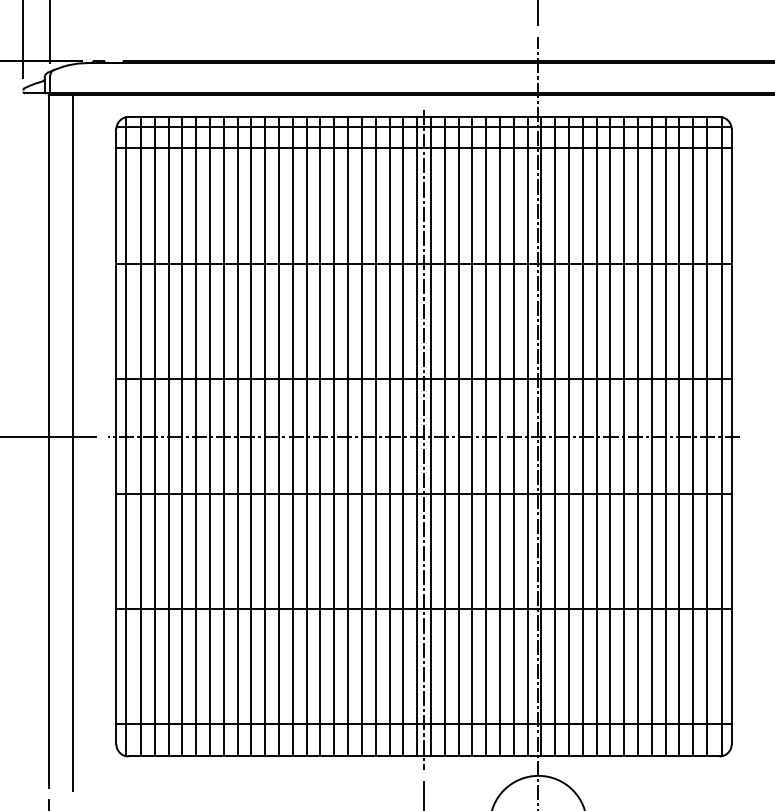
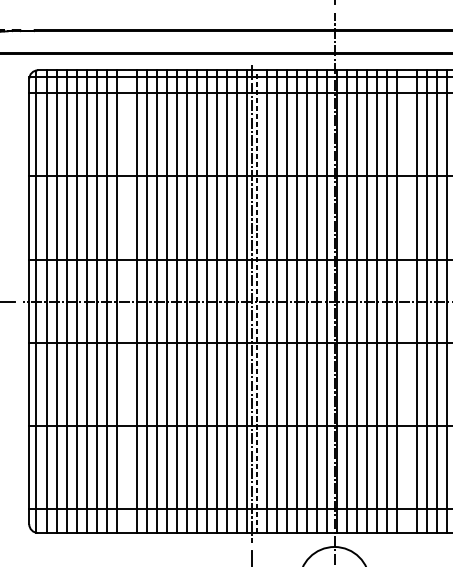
line: (251, 436) -> (126, 301), removed
line: (430, 436) -> (256, 301), solid -> dashed
line: (638, 436) -> (406, 301), removed

